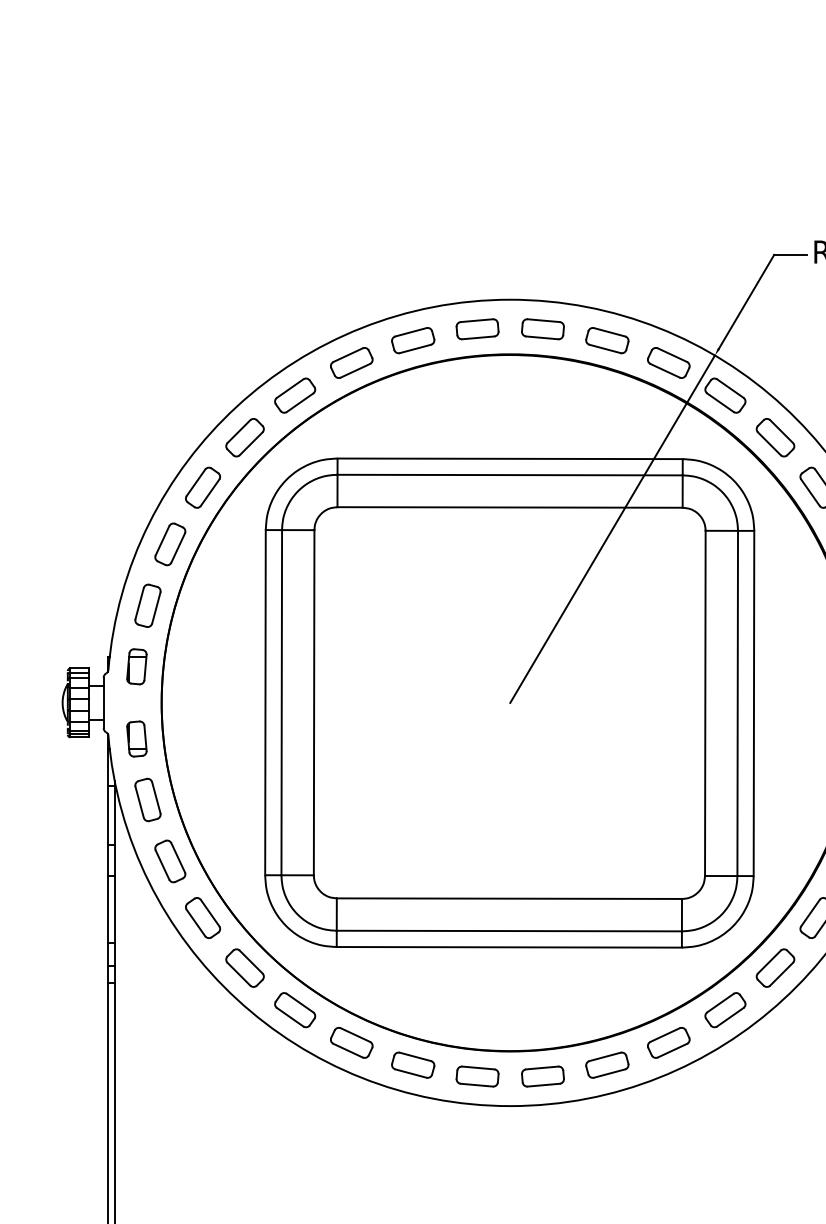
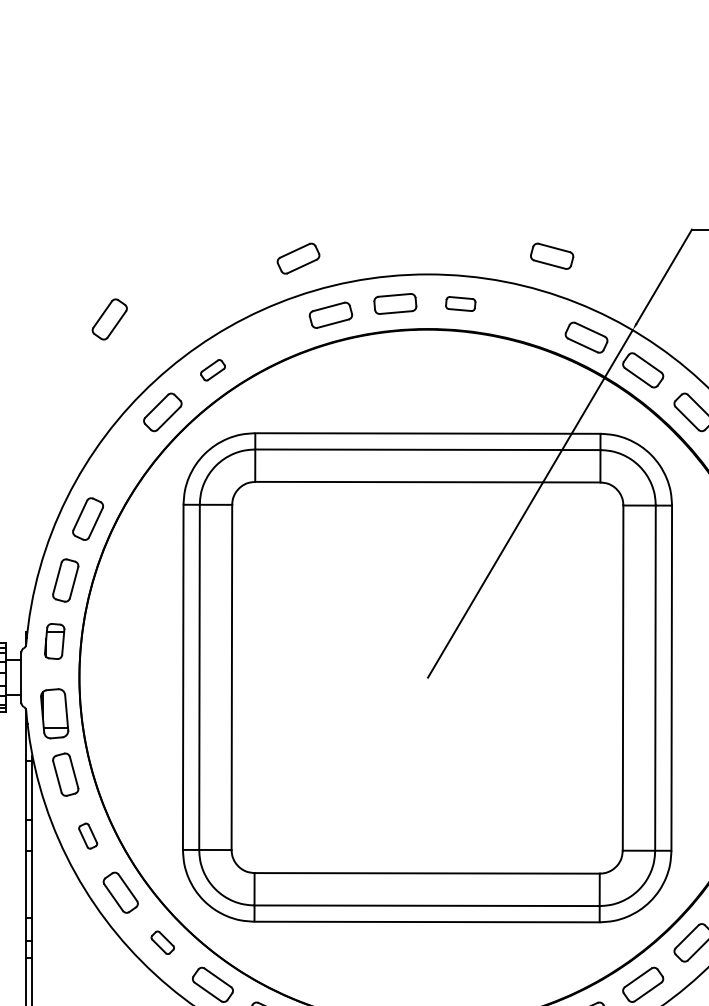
part: (542, 329) -> (460, 304), size x0.7
part: (607, 340) -> (552, 256), moved
part: (351, 362) -> (298, 258), moved
part: (295, 395) -> (213, 370), size x0.6
part: (202, 487) -> (109, 319), moved
part: (136, 738) -> (54, 713), size x1.4
part: (170, 861) -> (88, 836), size x0.6
part: (244, 967) -> (162, 942), size x0.6

